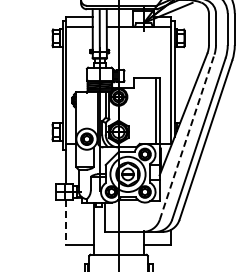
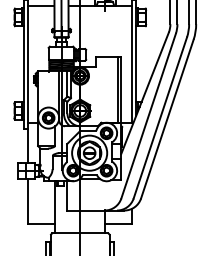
line: (187, 137) -> (149, 116), dashed -> solid
line: (66, 222) -> (28, 201), dashed -> solid

